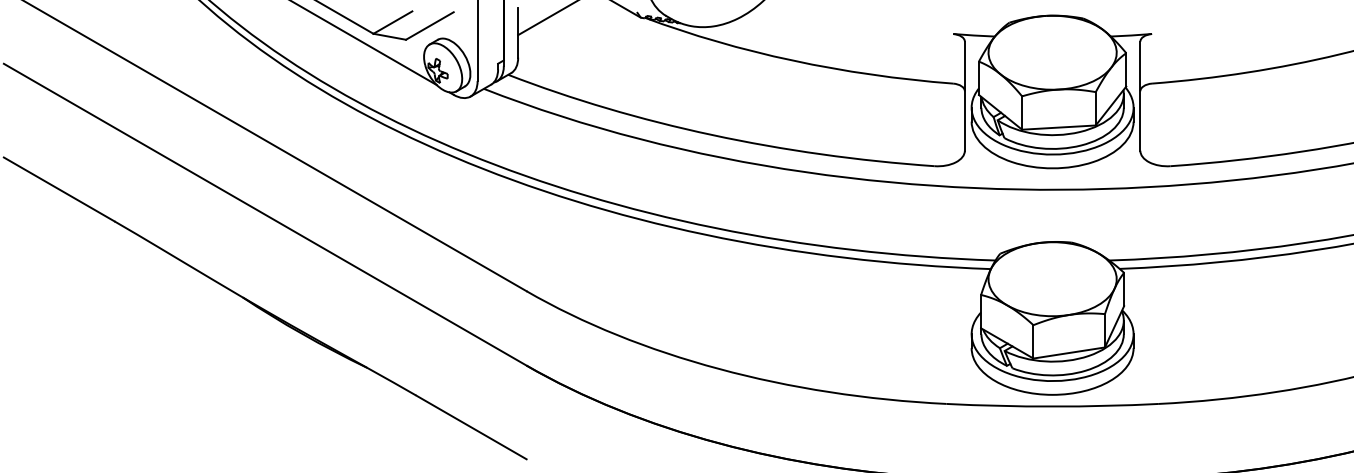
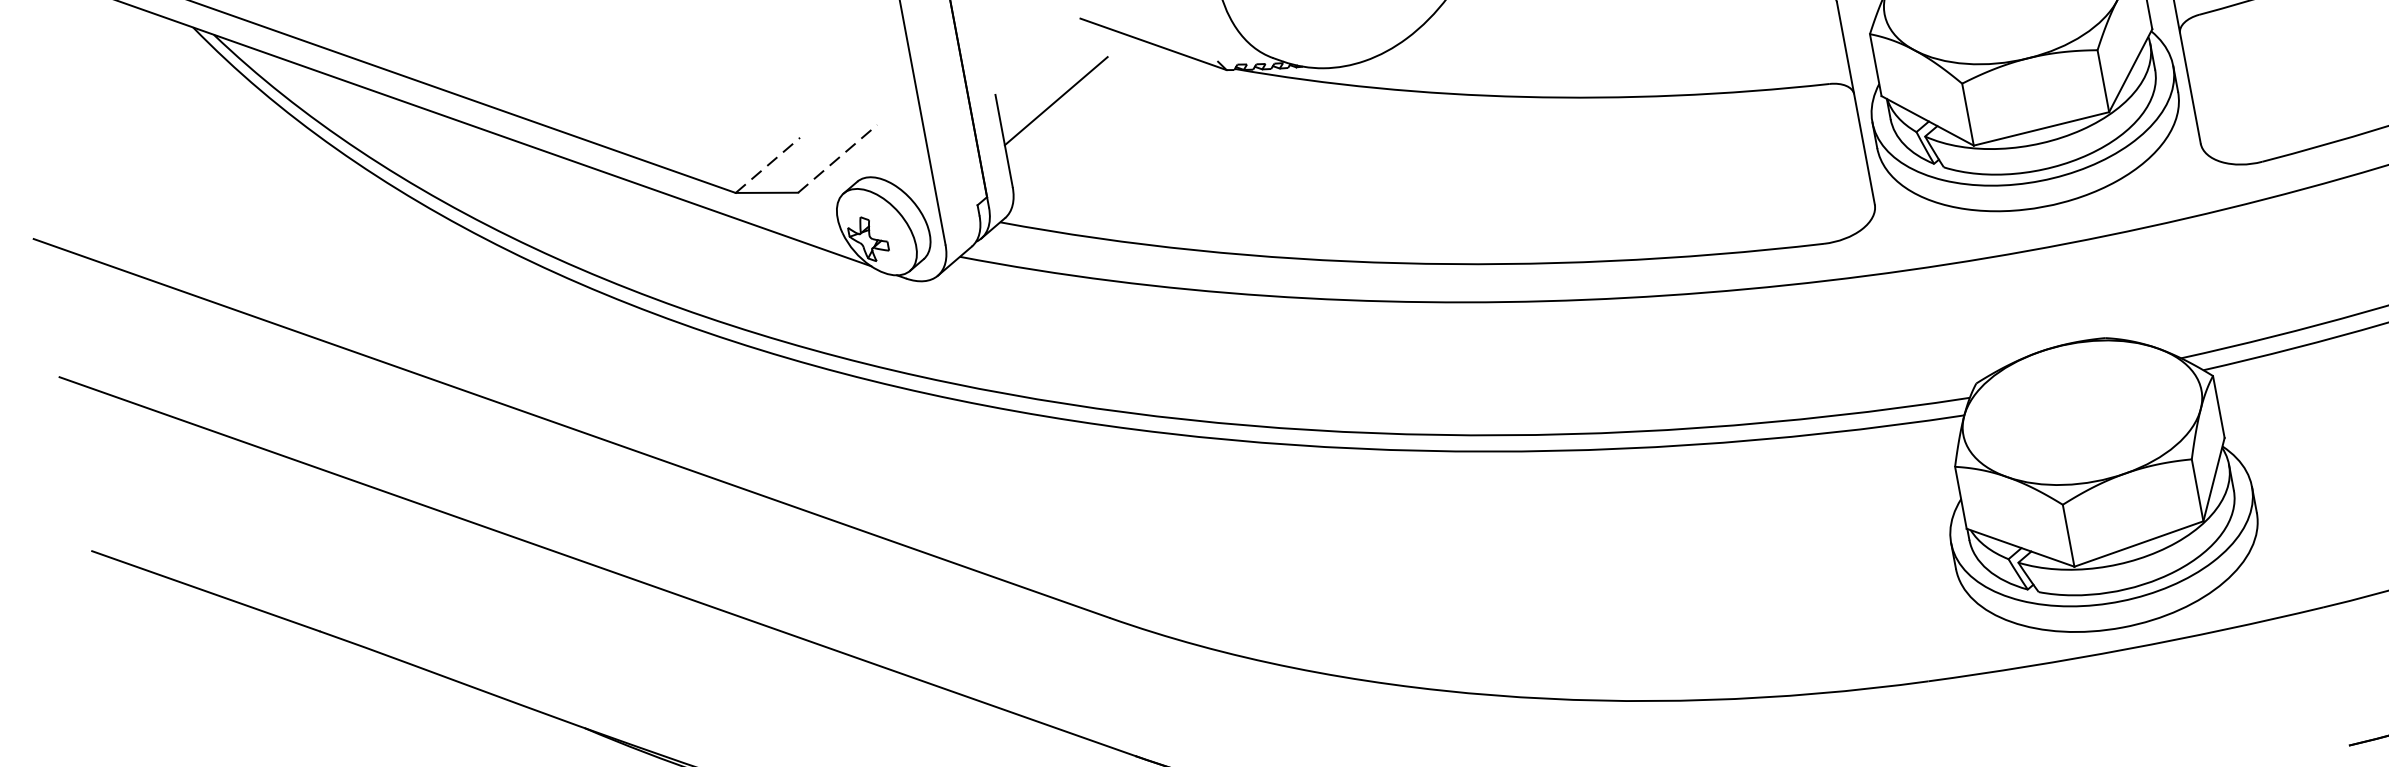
line: (393, 22) -> (768, 165), solid -> dashed
line: (429, 26) -> (837, 159), solid -> dashed

